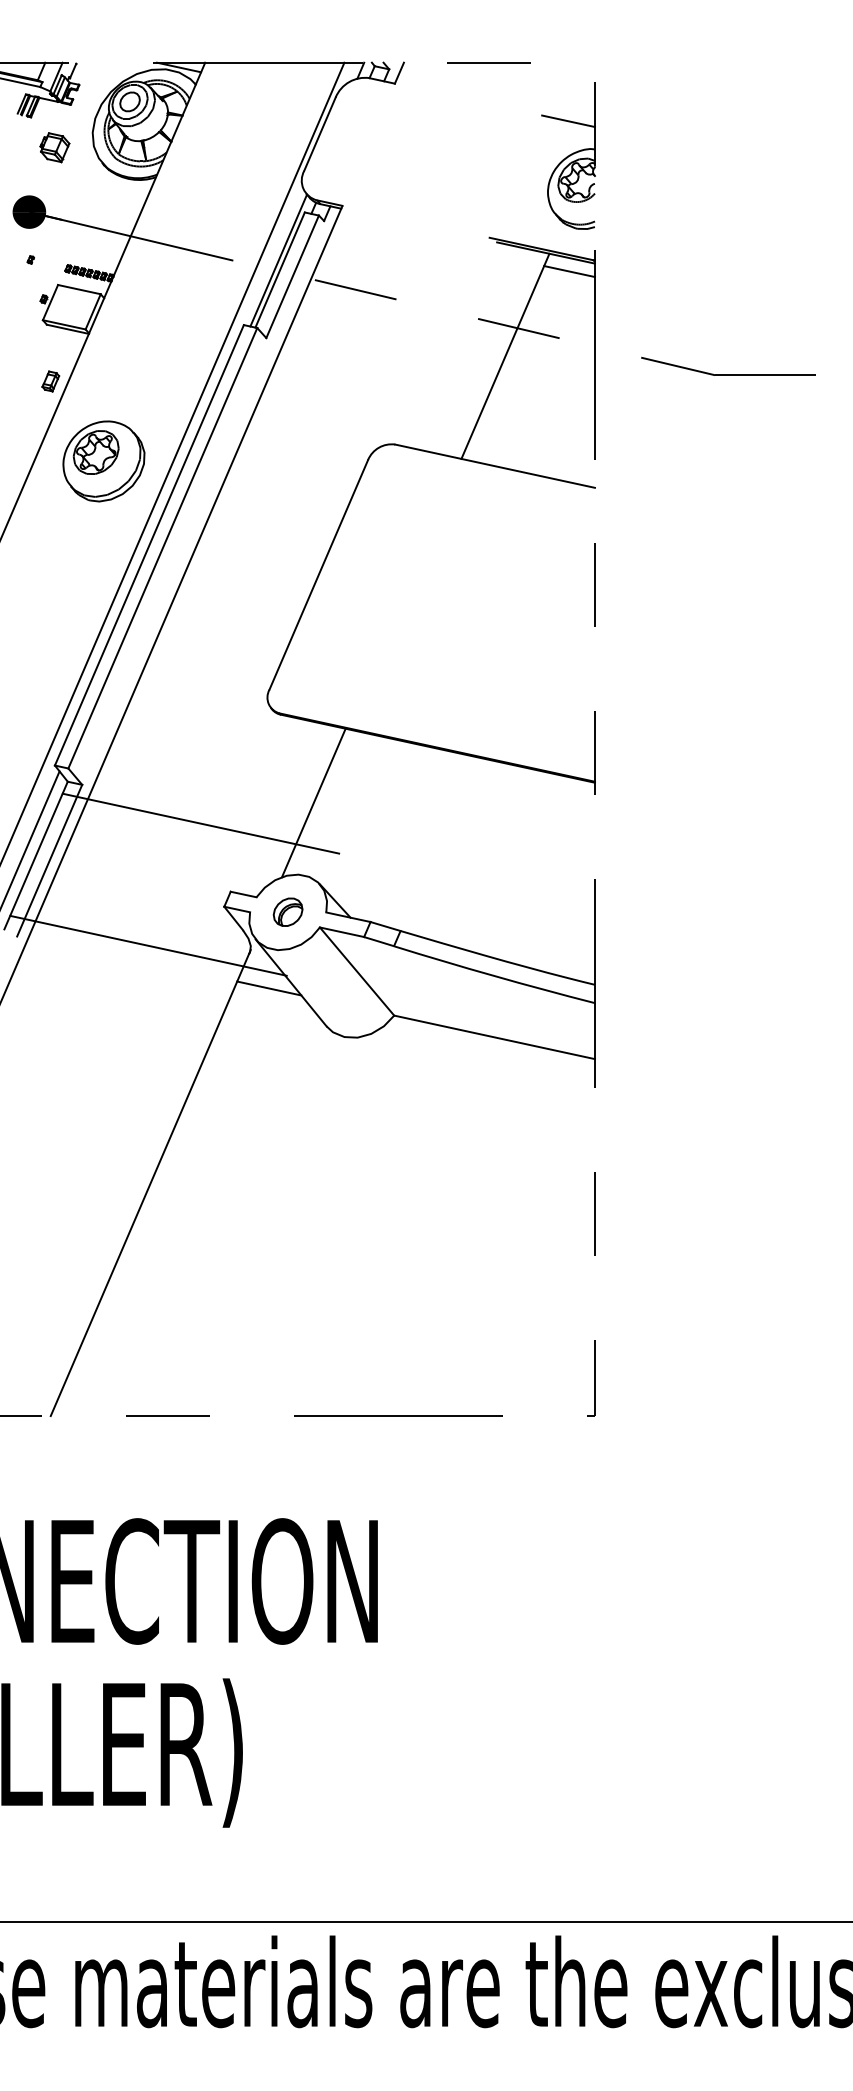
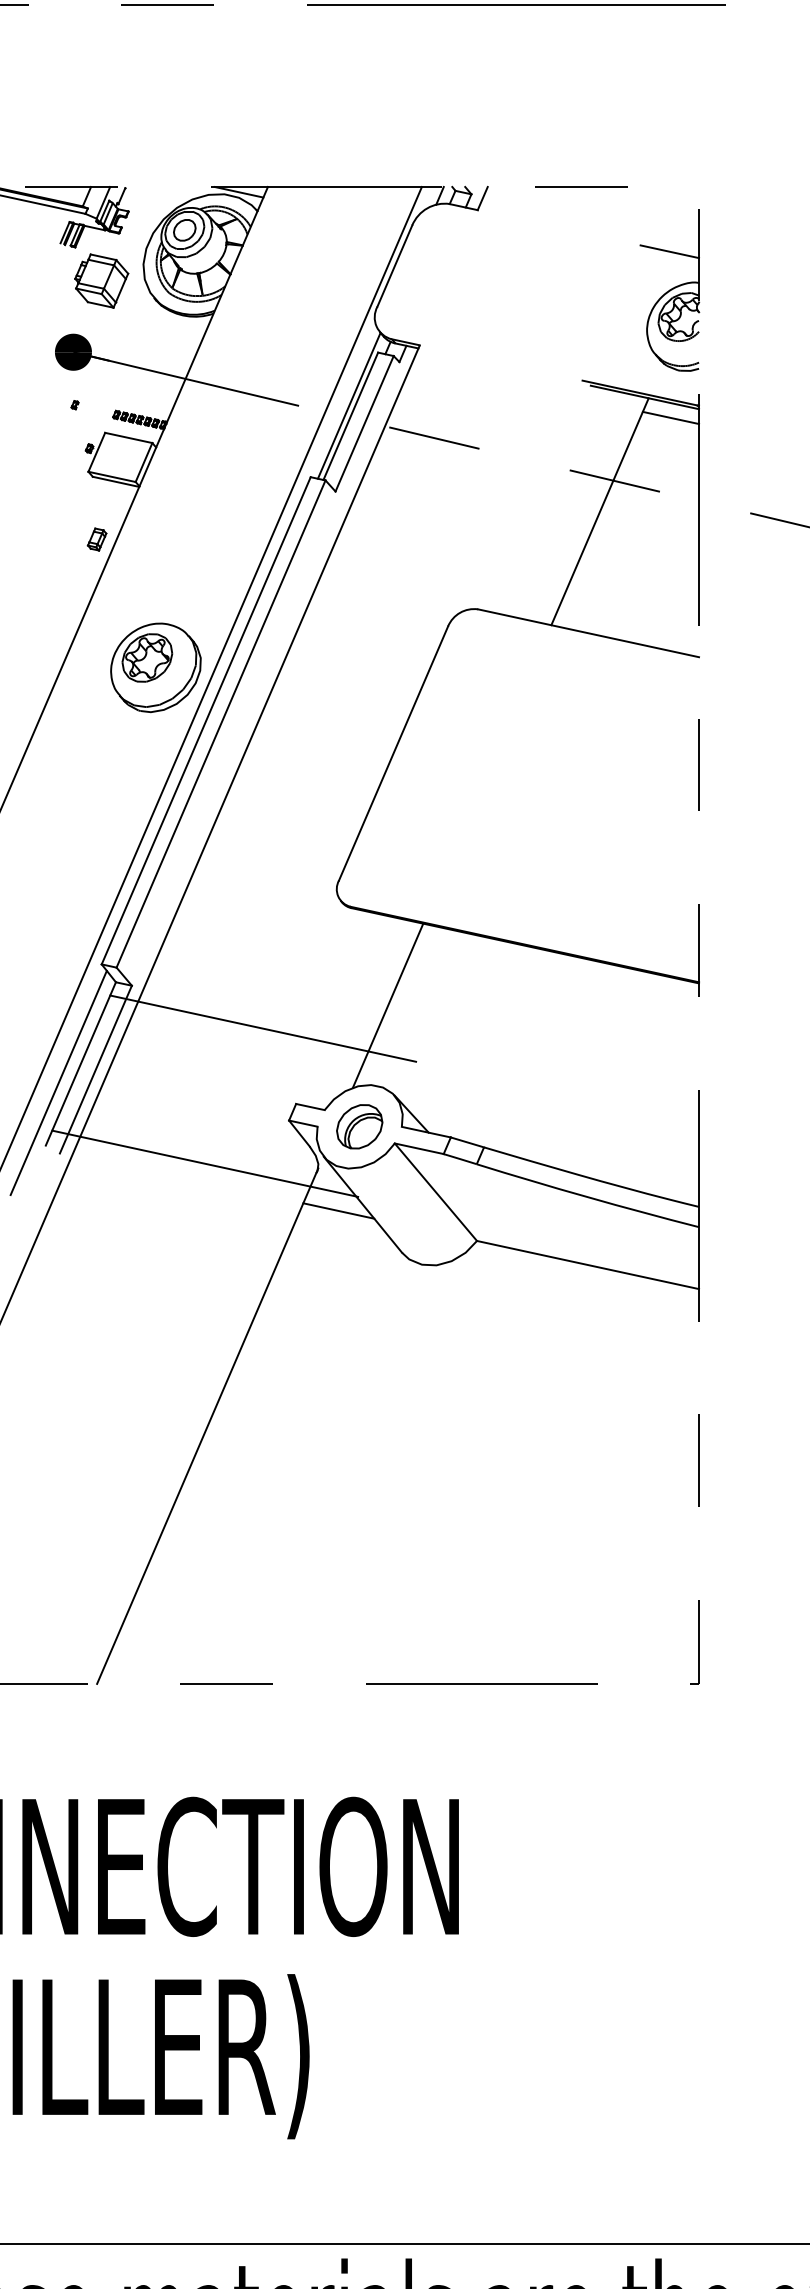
part: (54, 147) -> (101, 280), size x1.67
part: (103, 461) -> (155, 667), moved
part: (287, 911) -> (358, 1125), size x1.43

